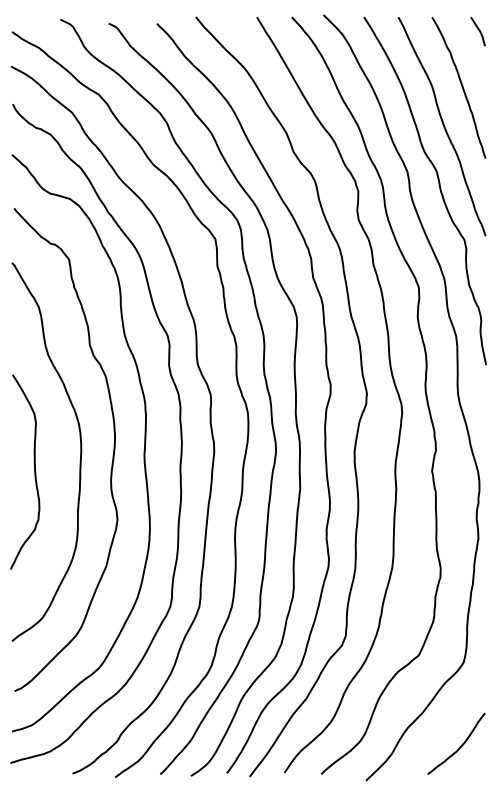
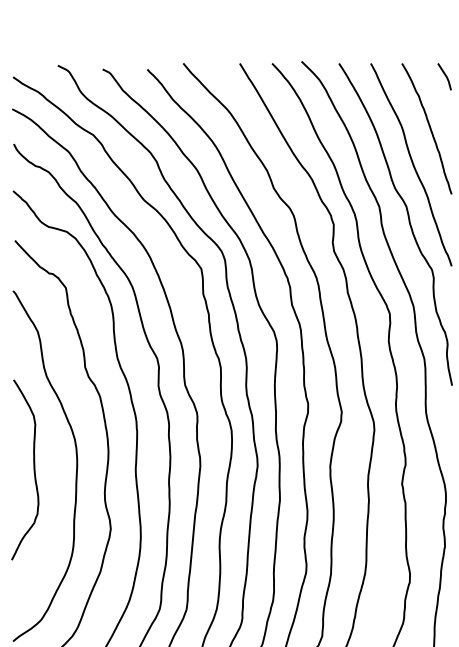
curve: (34, 471) -> (33, 469), moved

